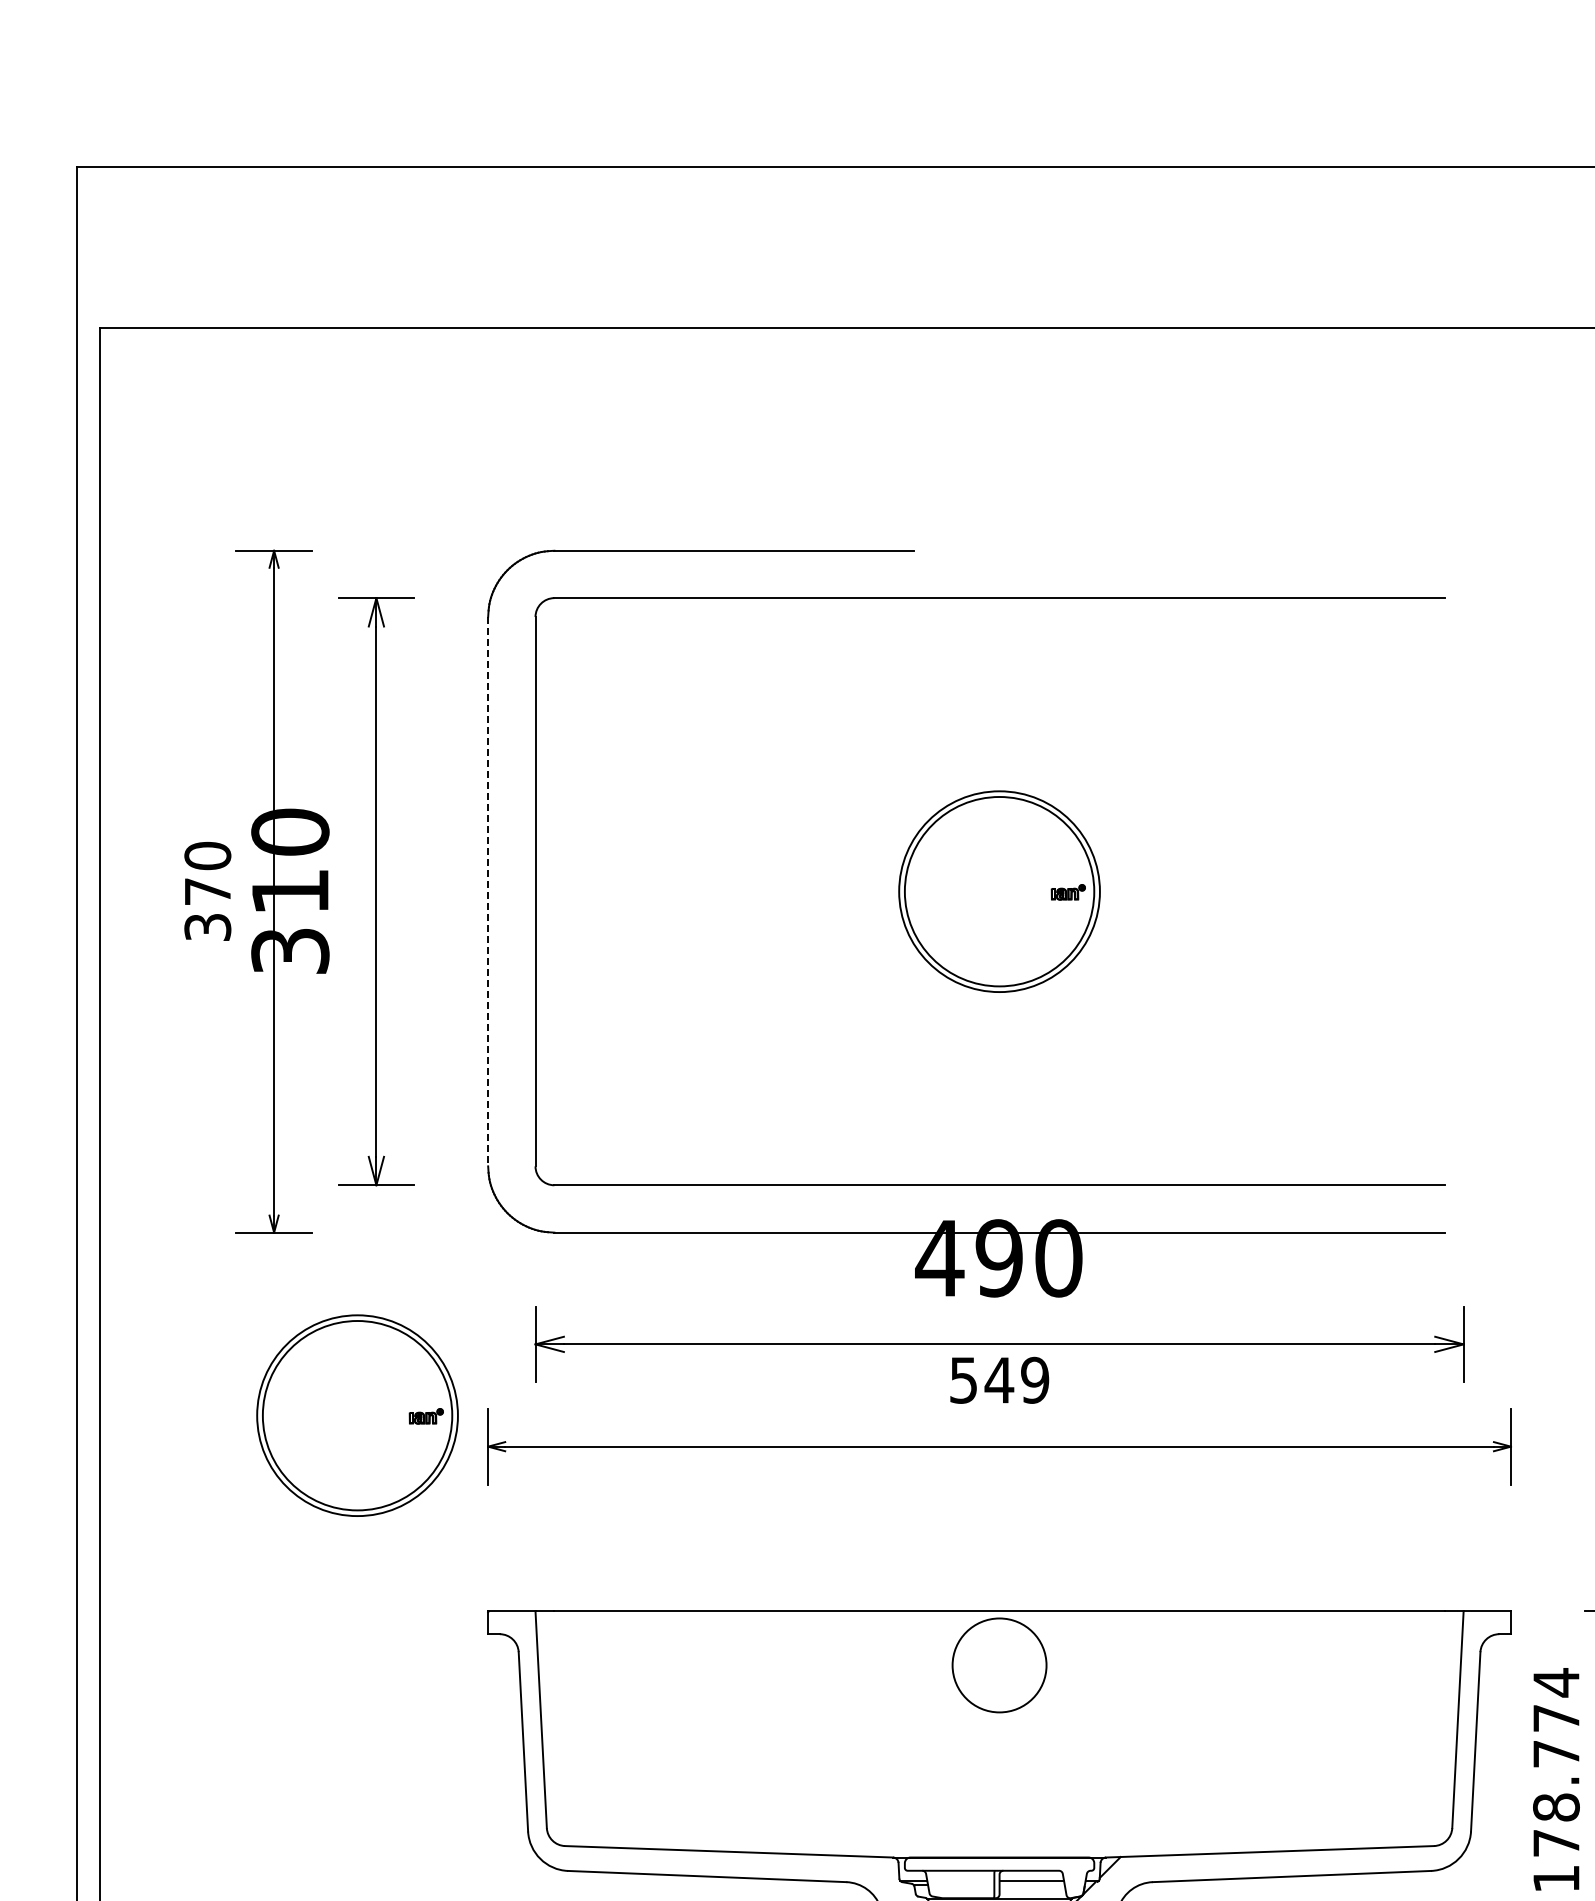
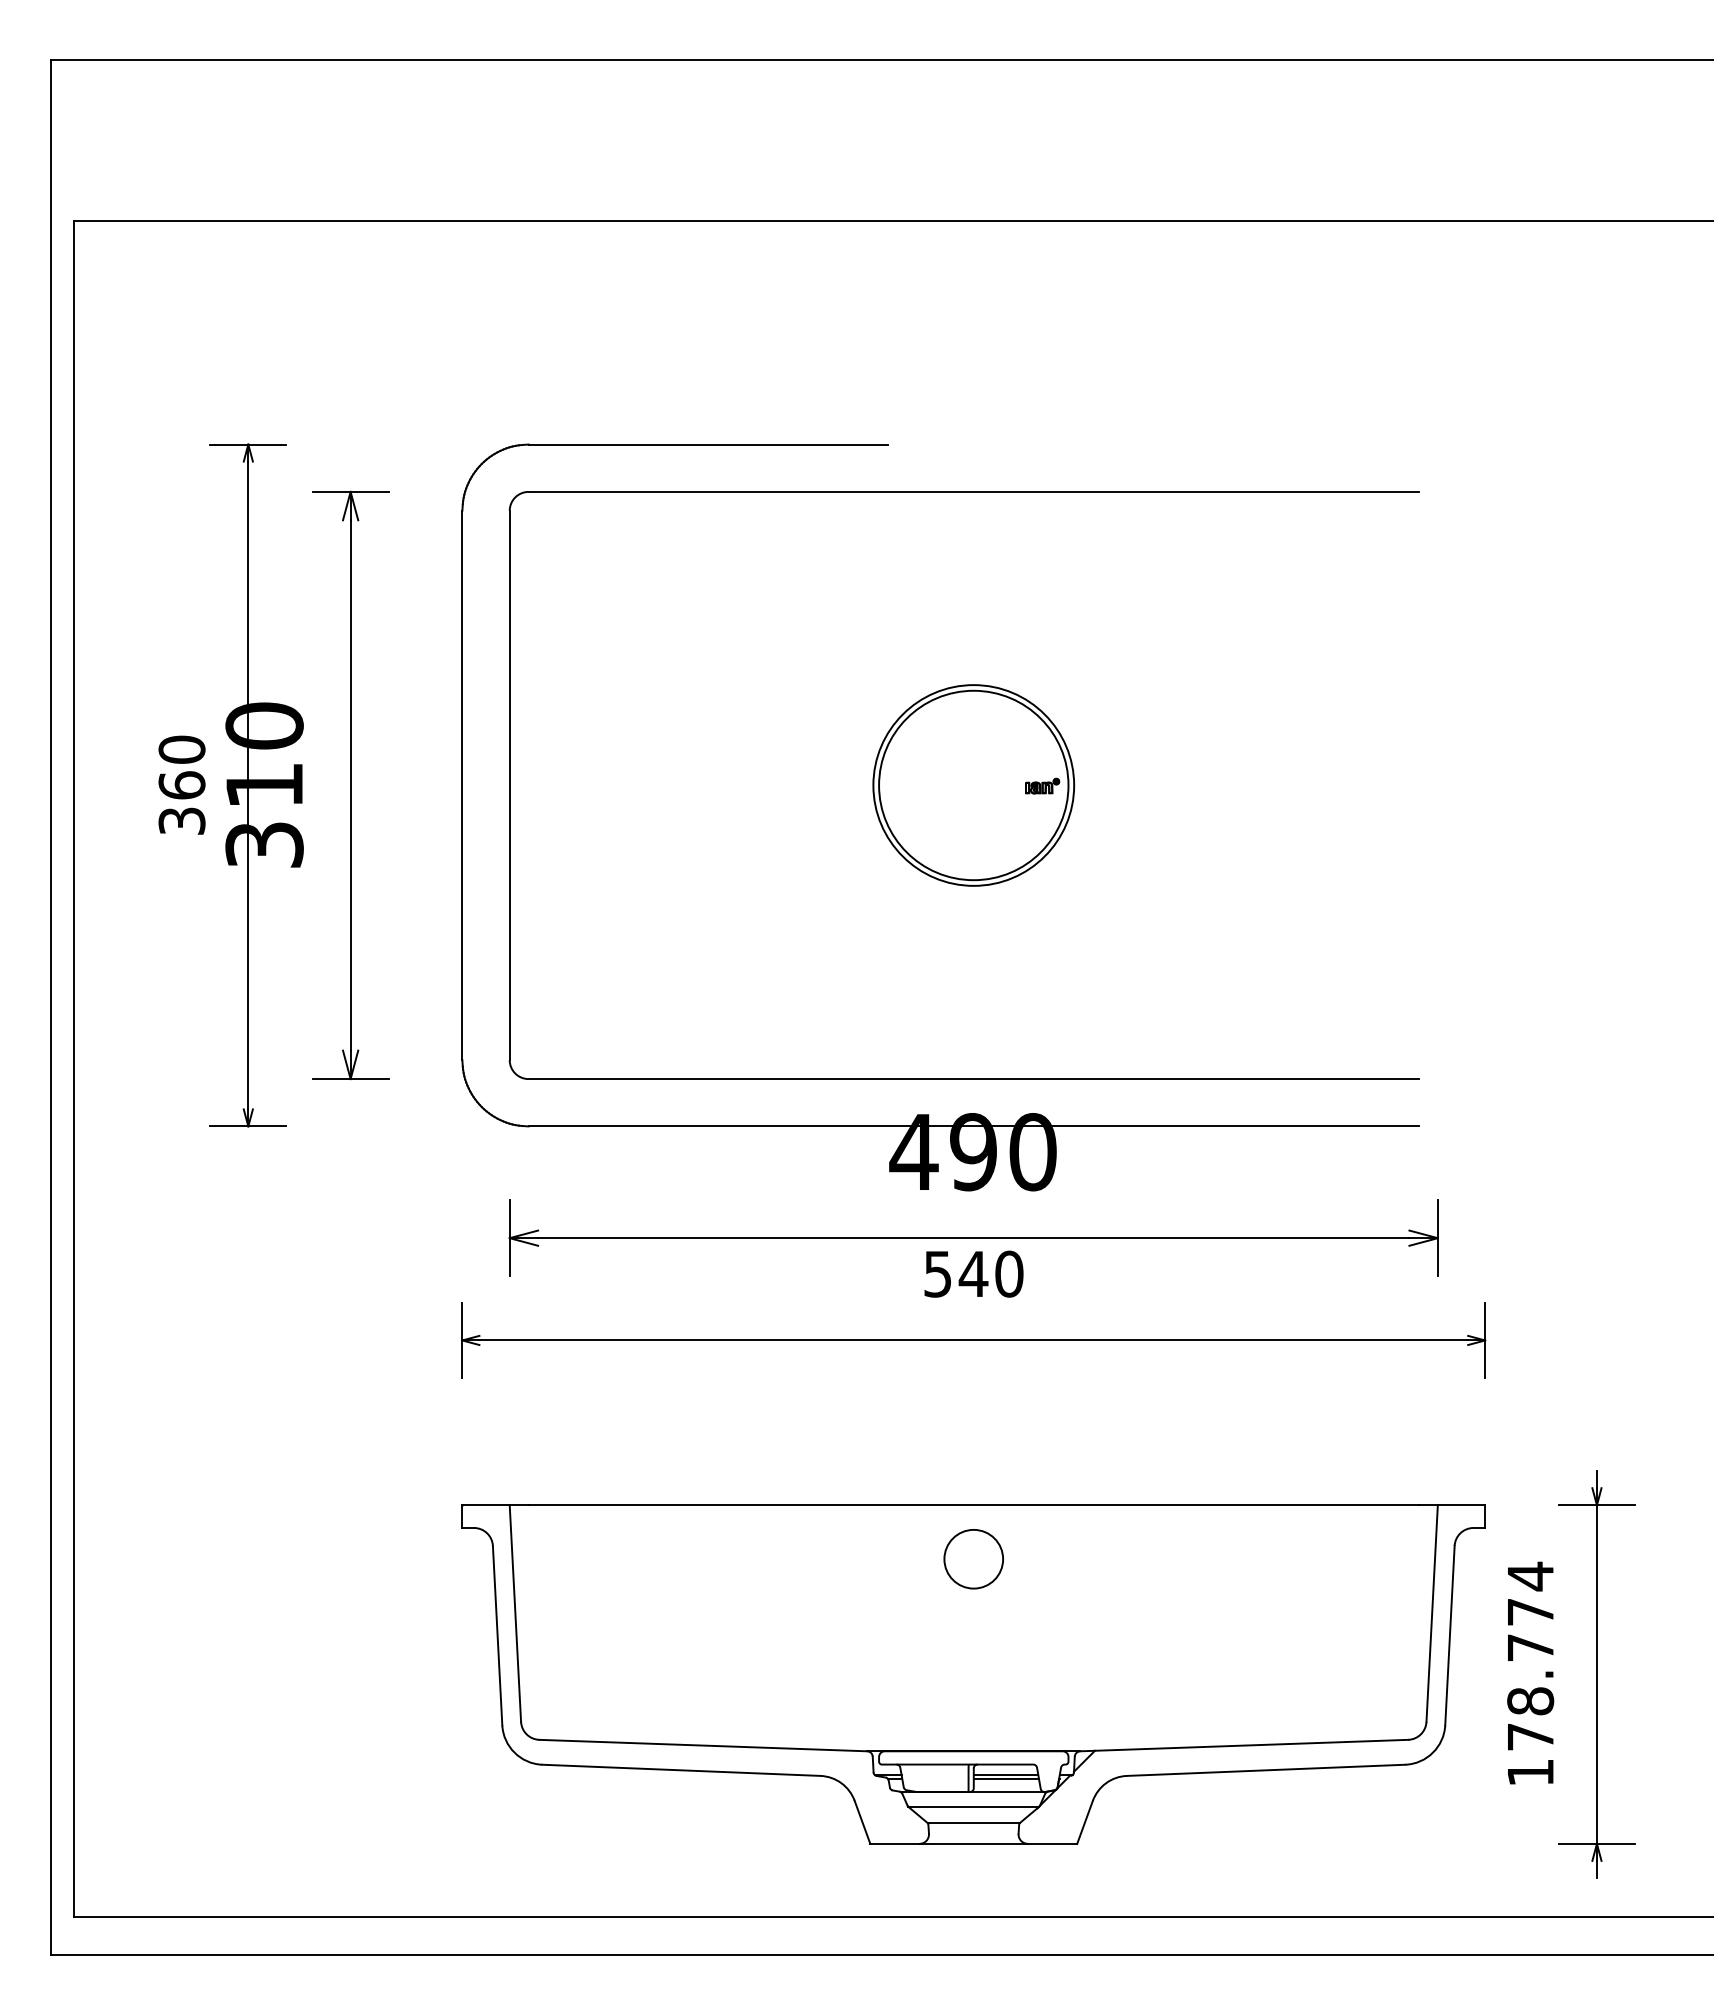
text: (207, 891) -> (181, 785), 370 -> 360
line: (488, 891) -> (462, 785), dashed -> solid
text: (1035, 1379) -> (1009, 1273), 549 -> 540
part: (357, 1415) -> (331, 1309), removed
circle: (999, 1664) -> (973, 1558), size x0.62
line: (1031, 1884) -> (1005, 1778), added

